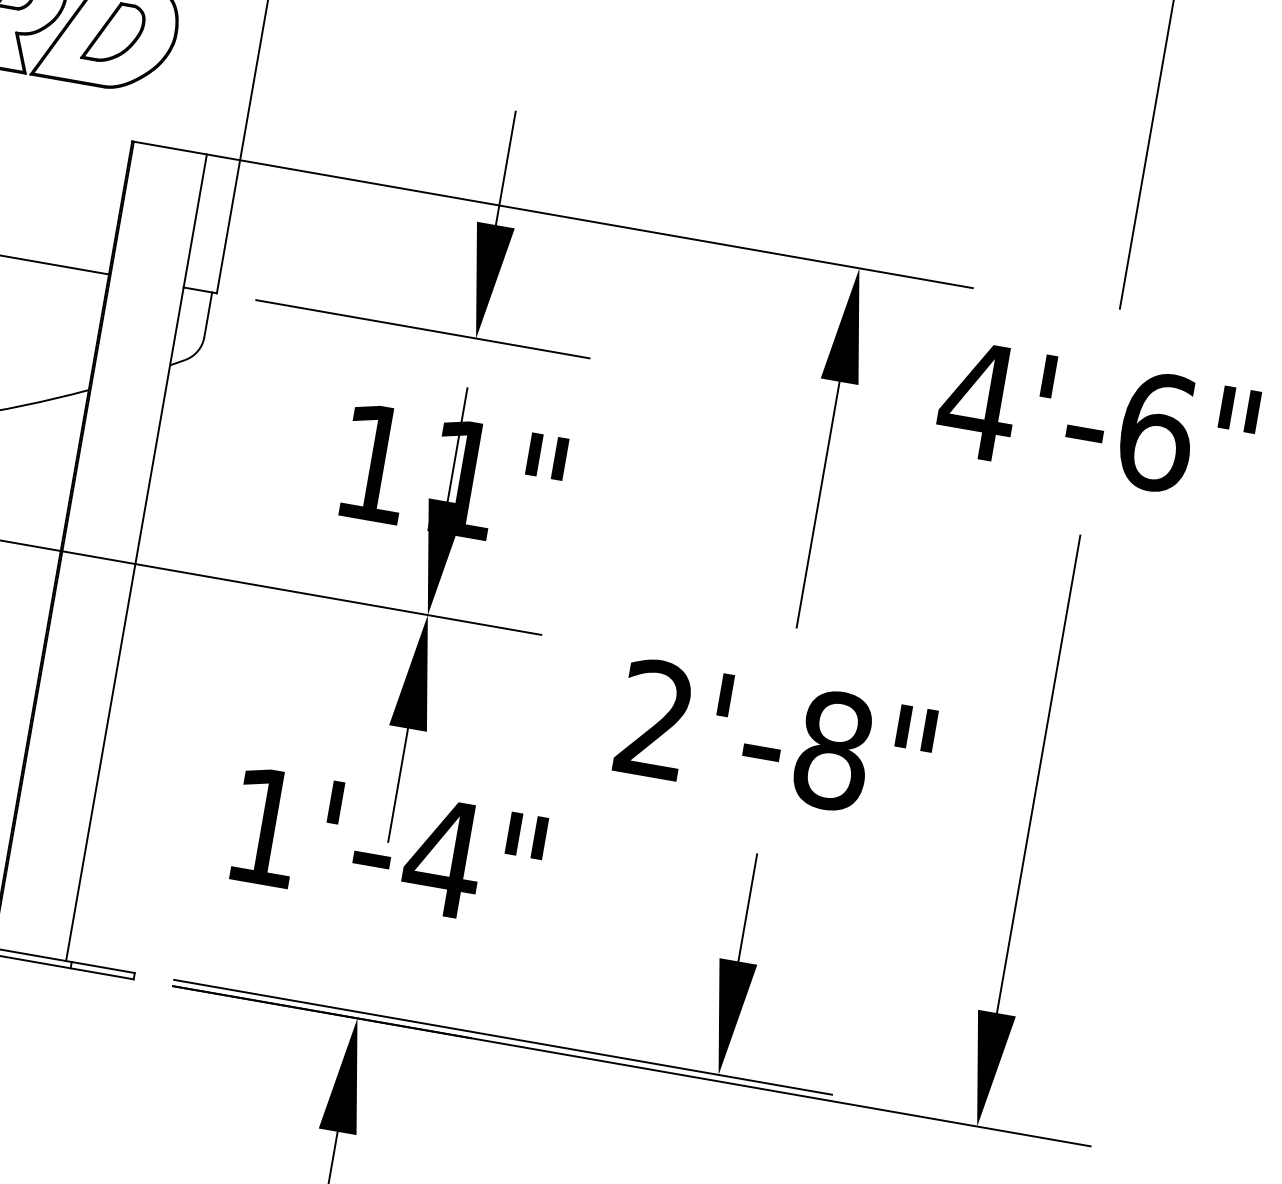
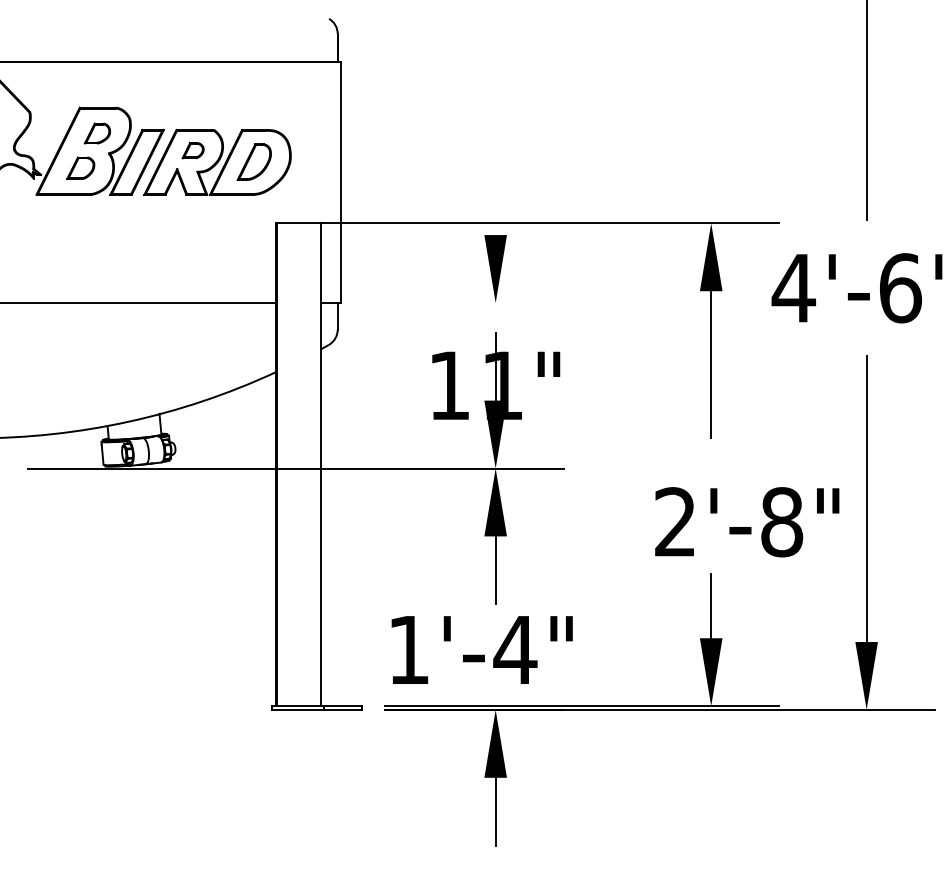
line: (505, 168) -> (495, 201), removed
line: (422, 328) -> (463, 302), removed
text: (775, 741) -> (747, 522), moved
text: (387, 847) -> (481, 649), moved

